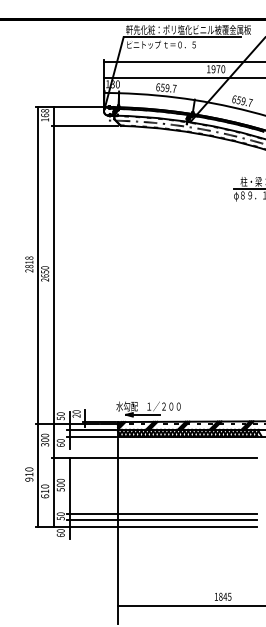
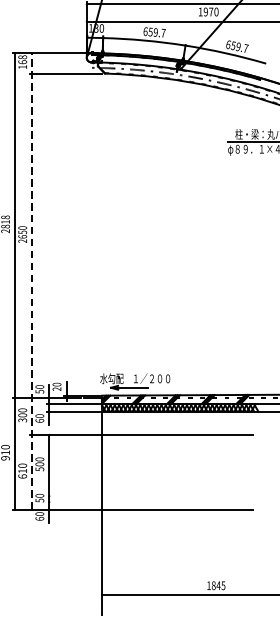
line: (53, 316) -> (31, 280), solid -> dashed
line: (161, 514) -> (149, 496), removed
line: (161, 520) -> (149, 502), removed

